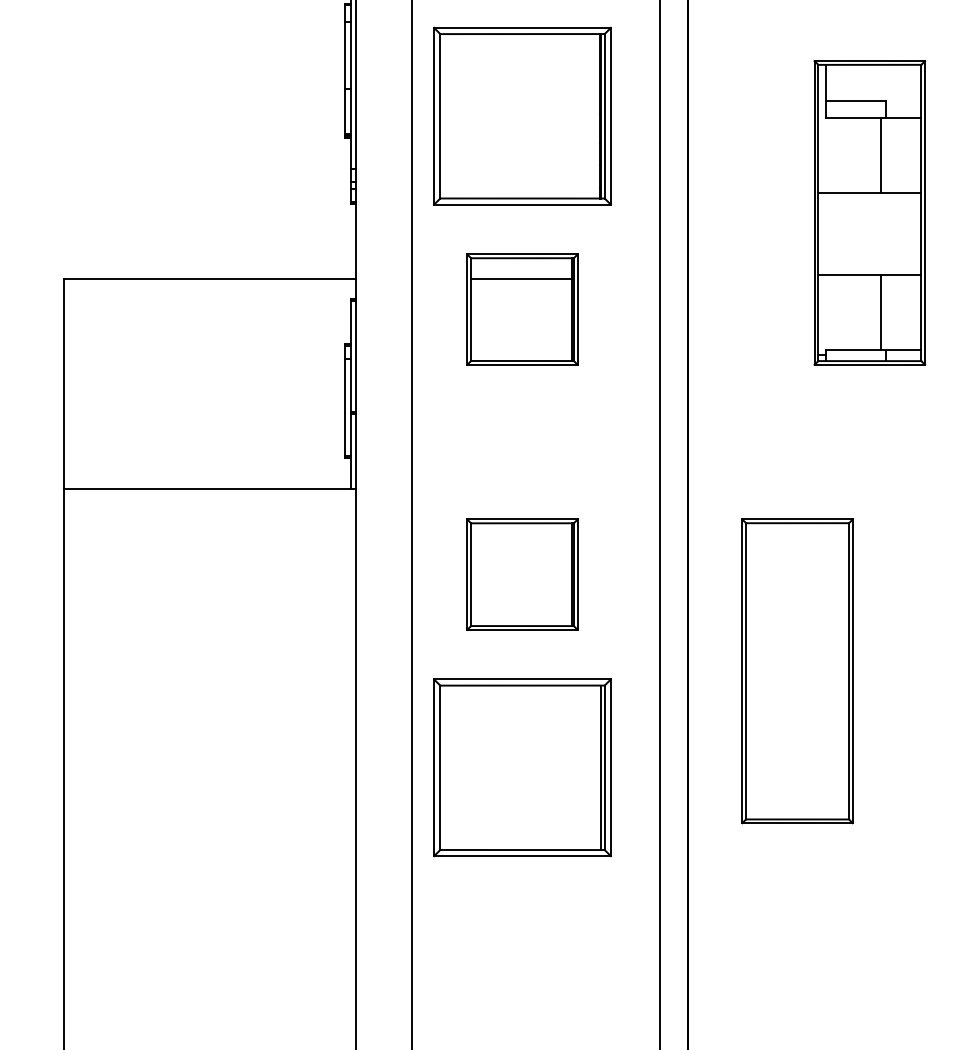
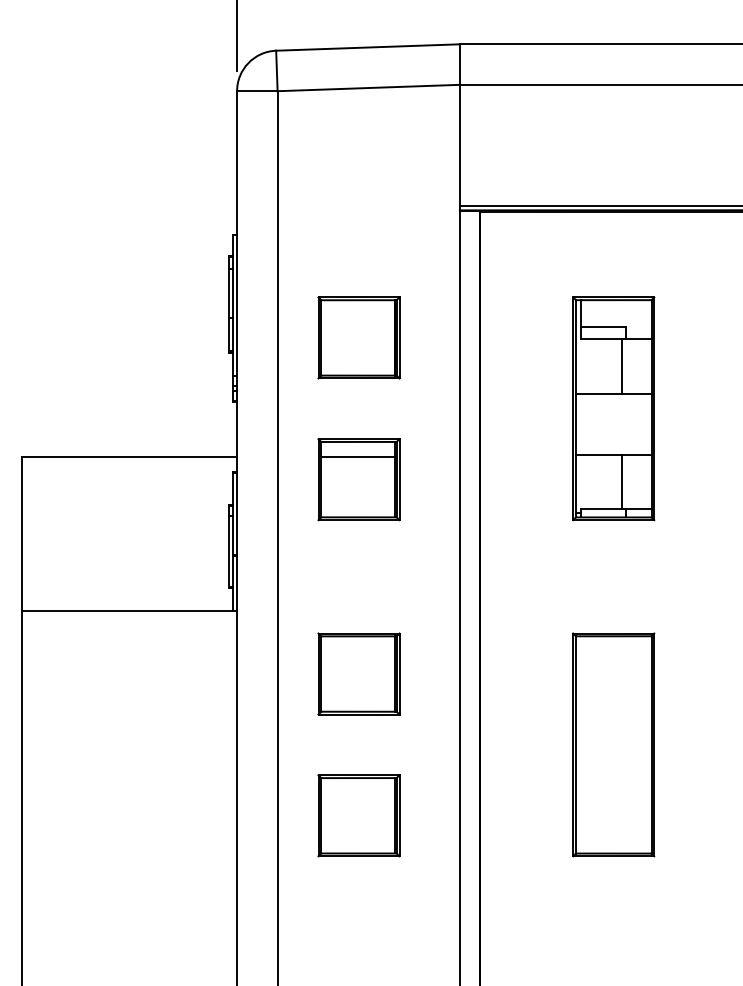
part: (521, 115) -> (358, 337), size x0.62
part: (797, 670) -> (613, 744), moved
part: (521, 767) -> (358, 815), size x0.62

